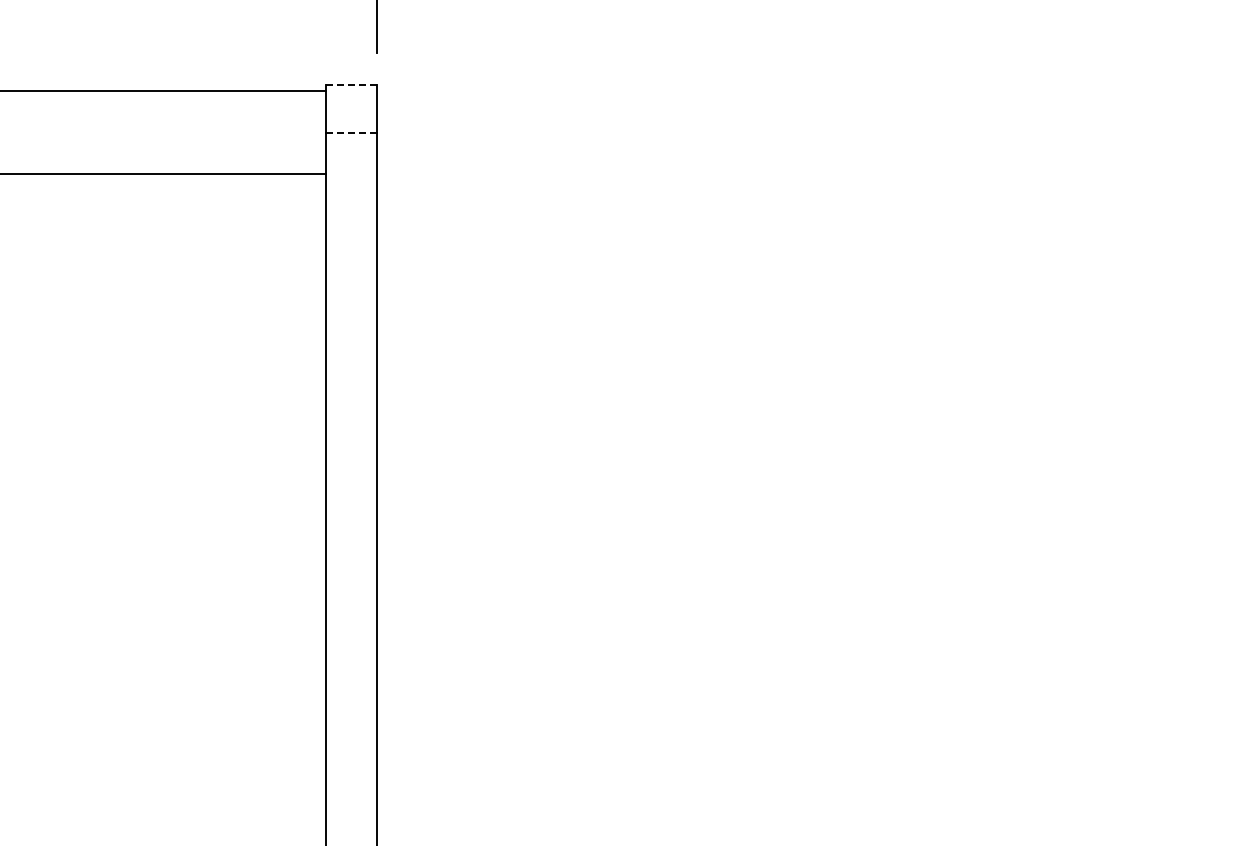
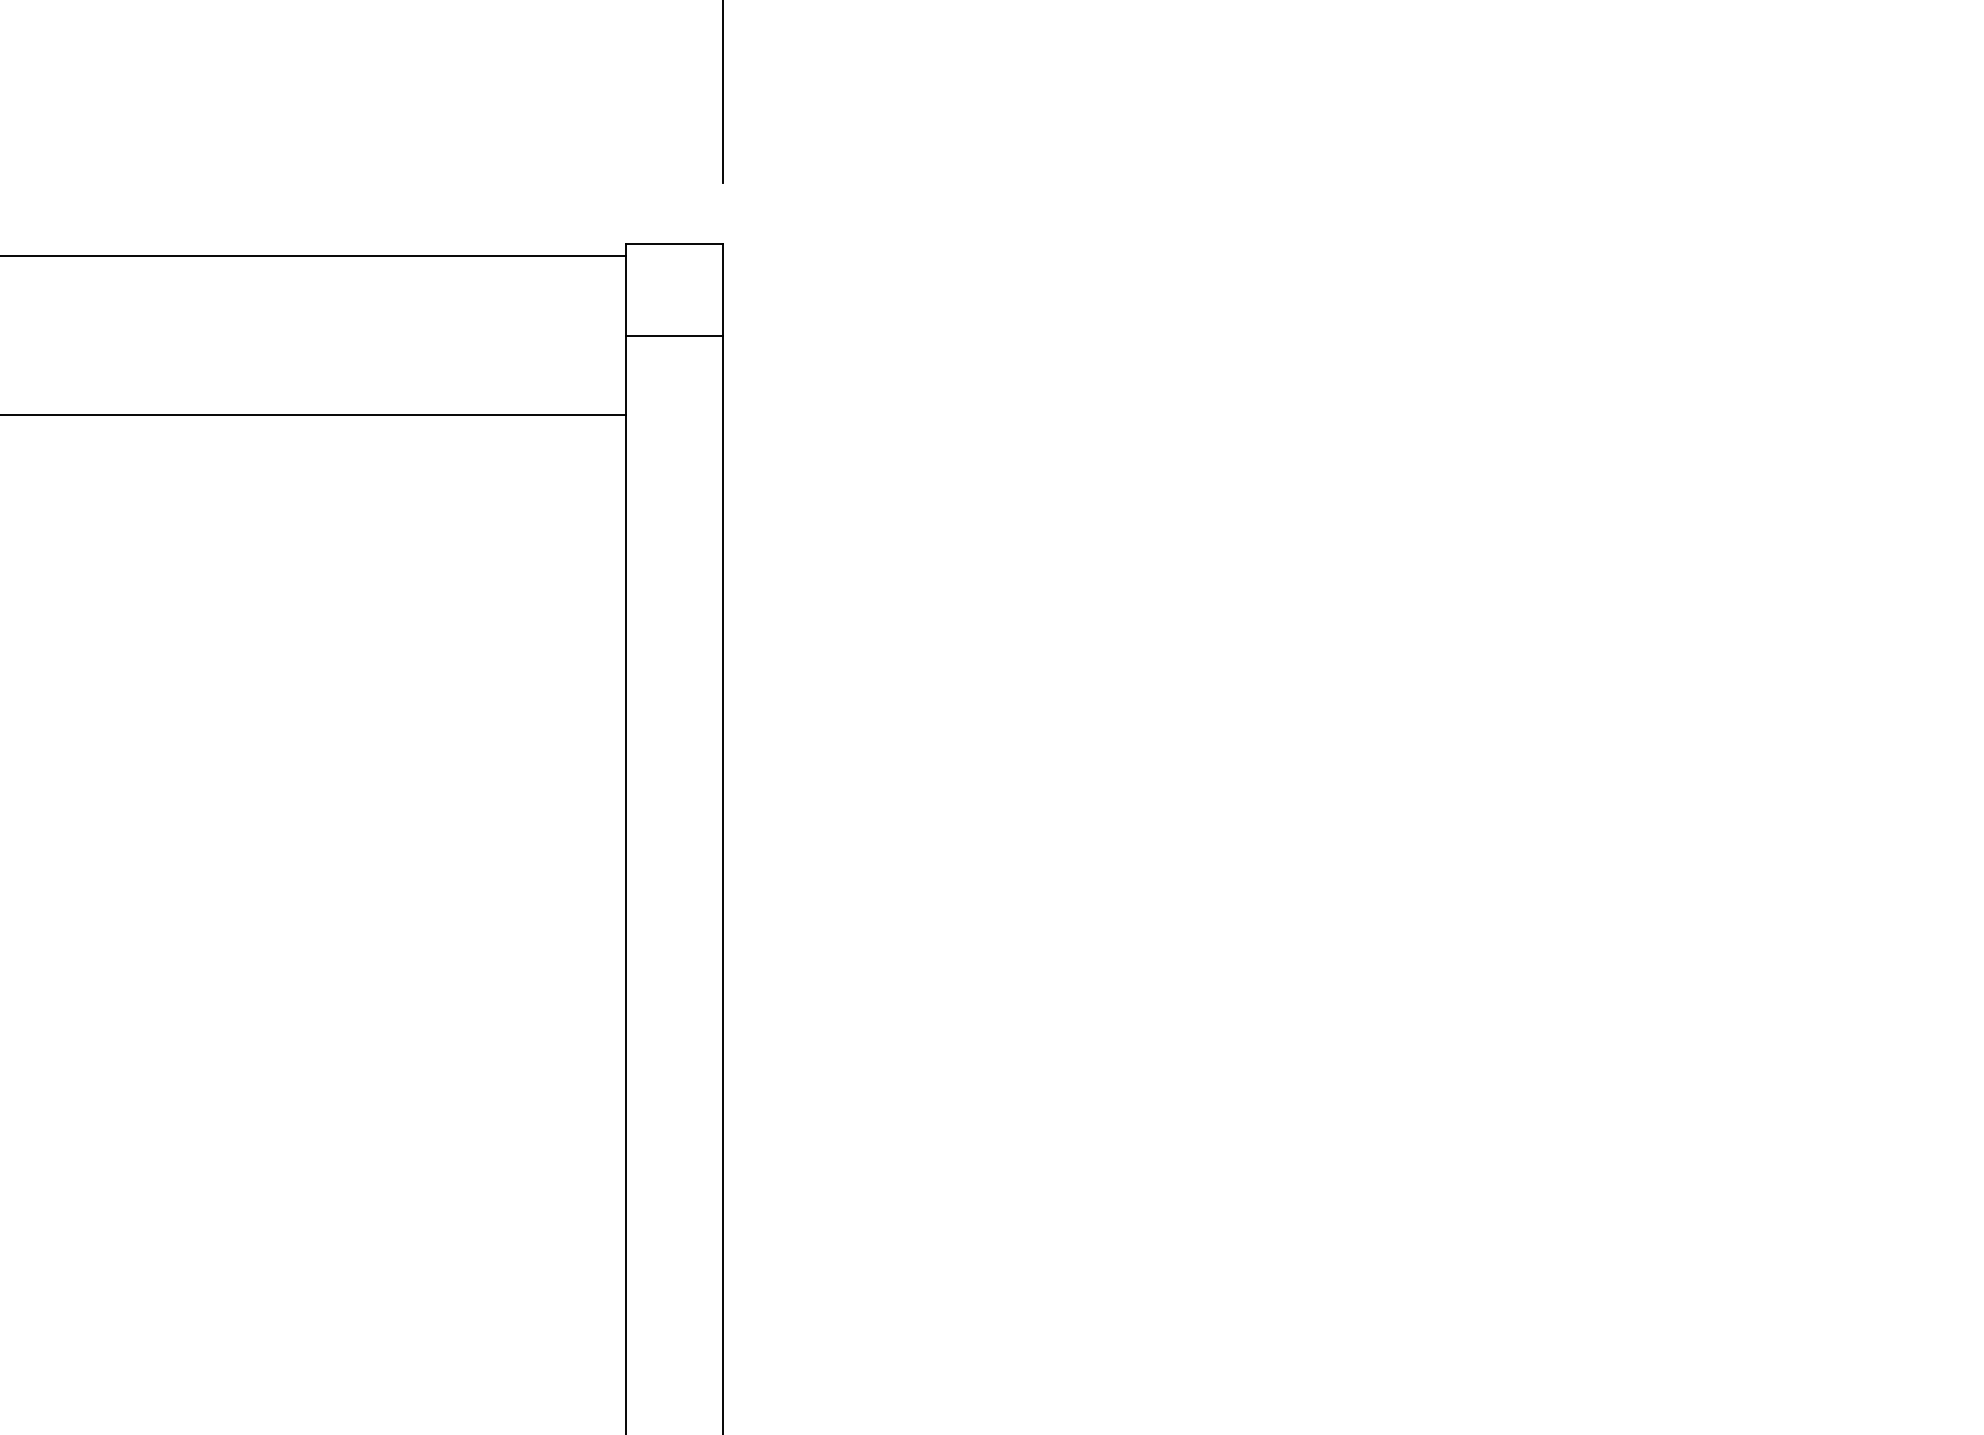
line: (351, 84) -> (674, 243), dashed -> solid
line: (351, 132) -> (674, 335), dashed -> solid

